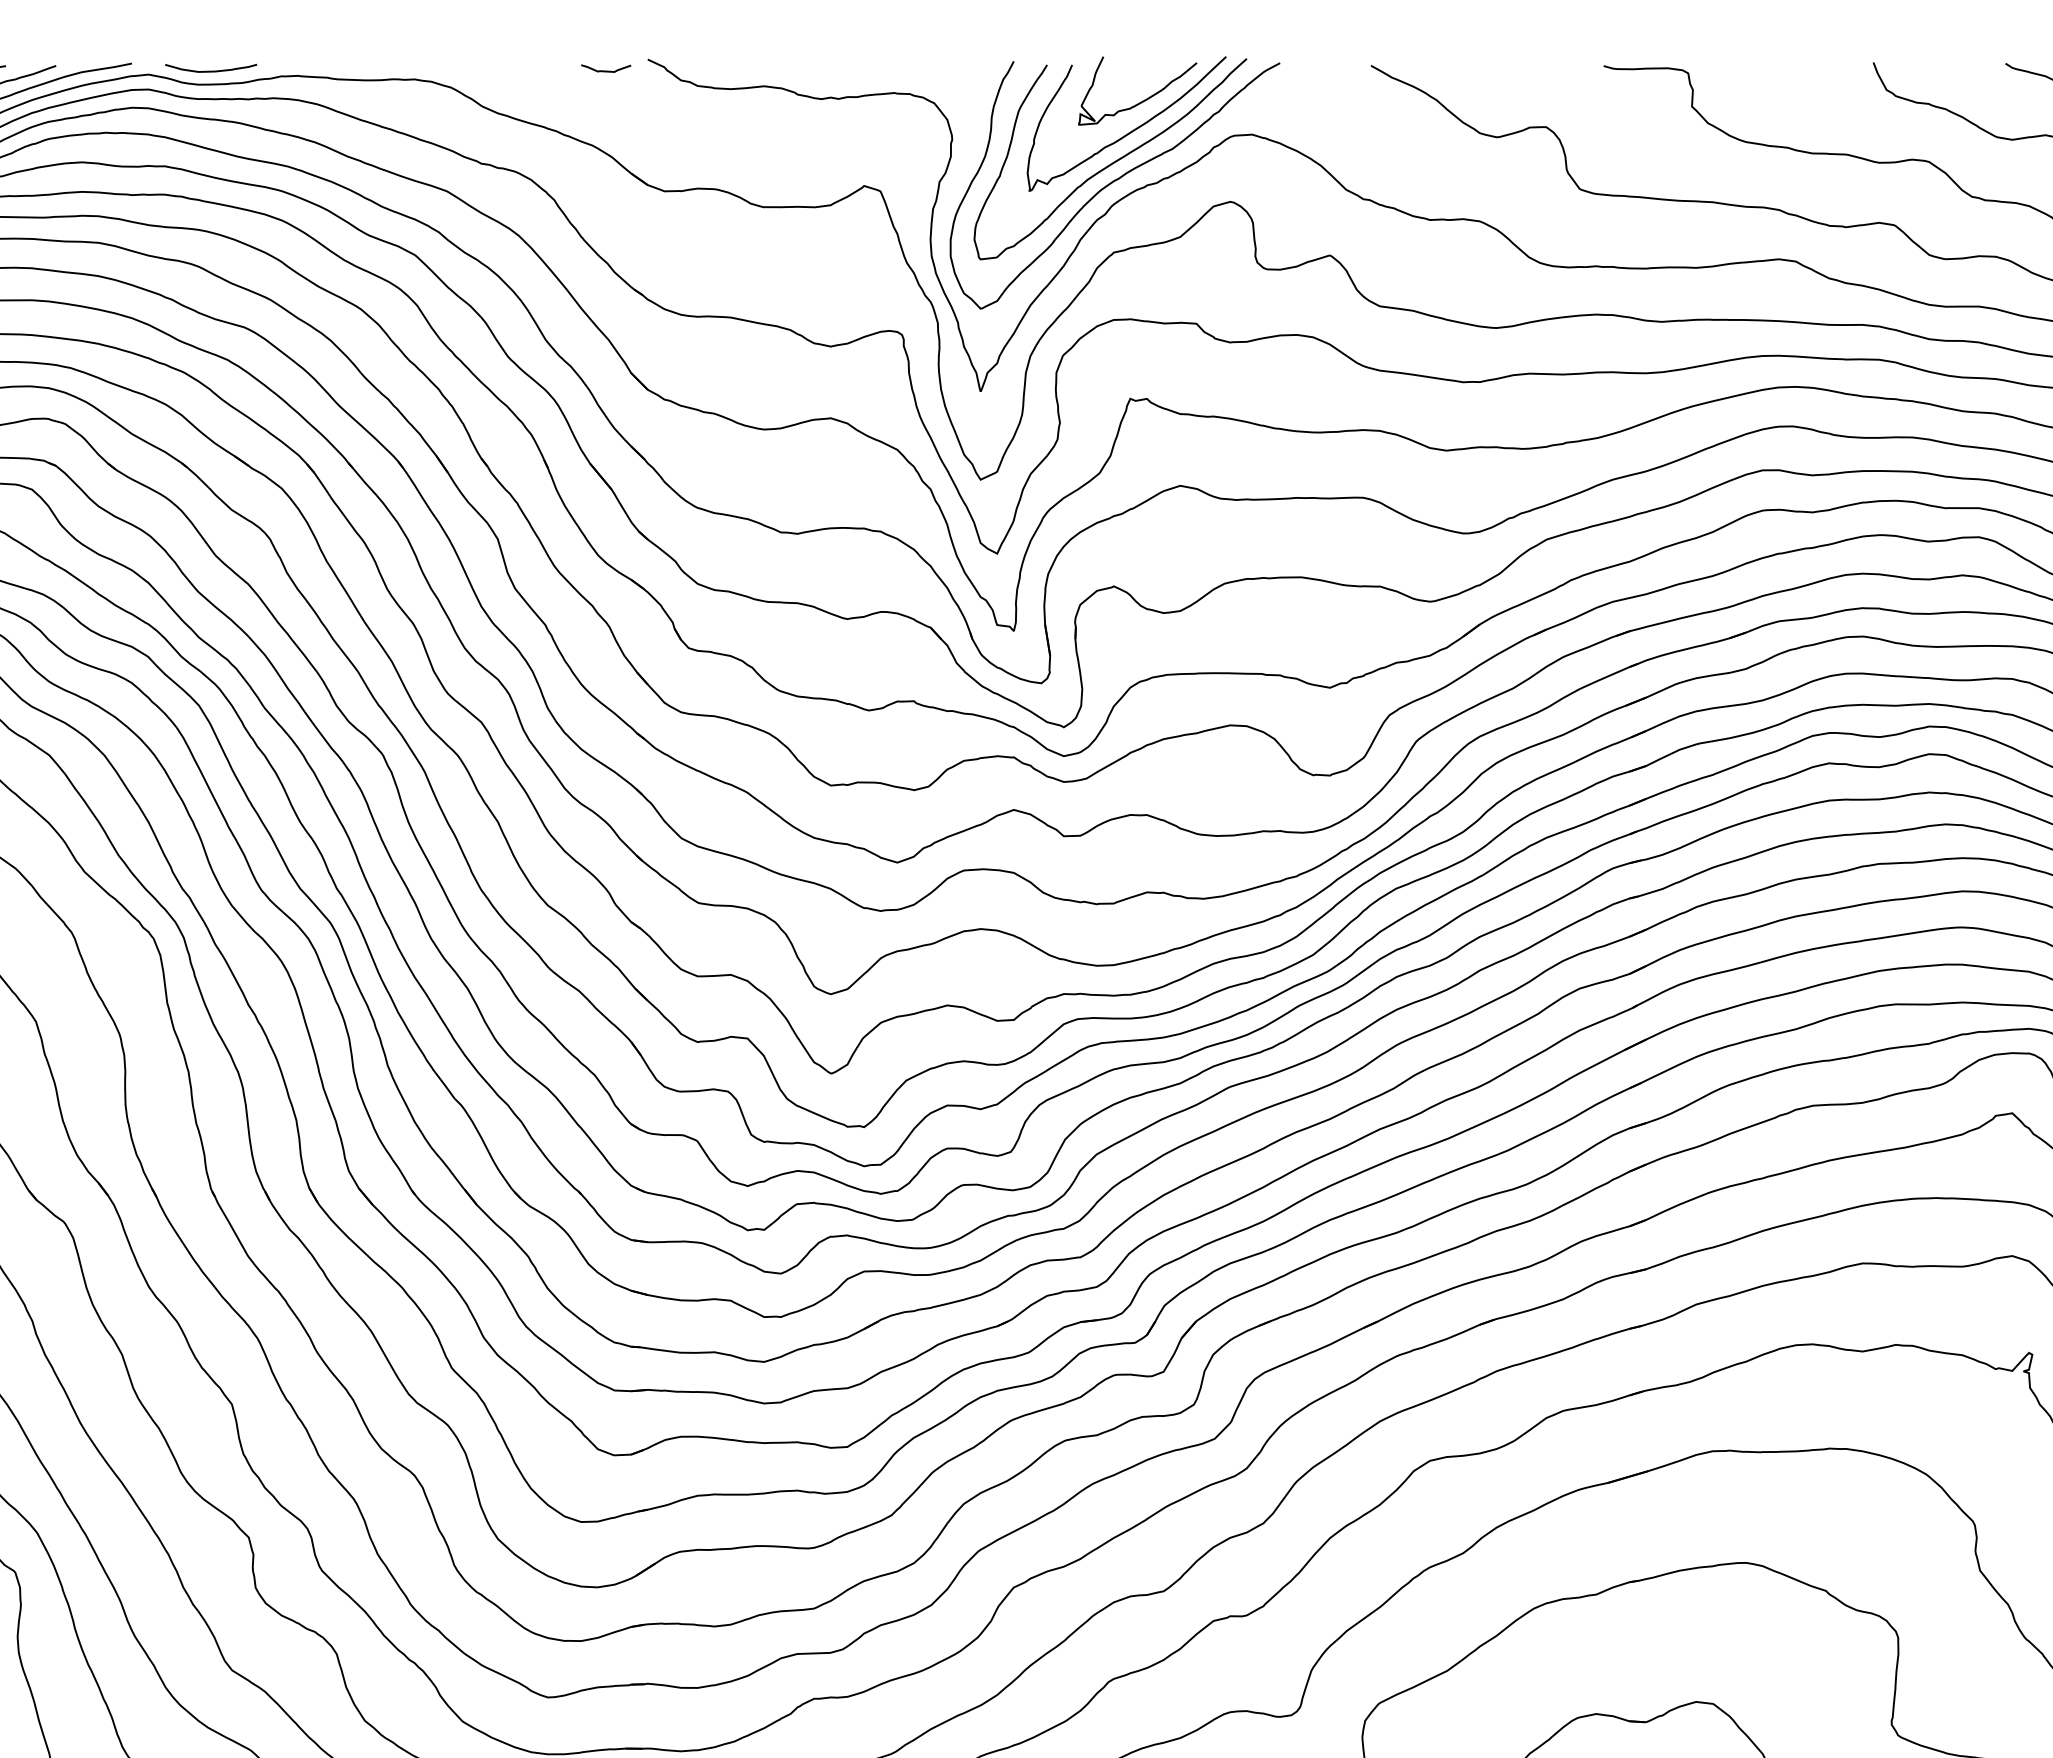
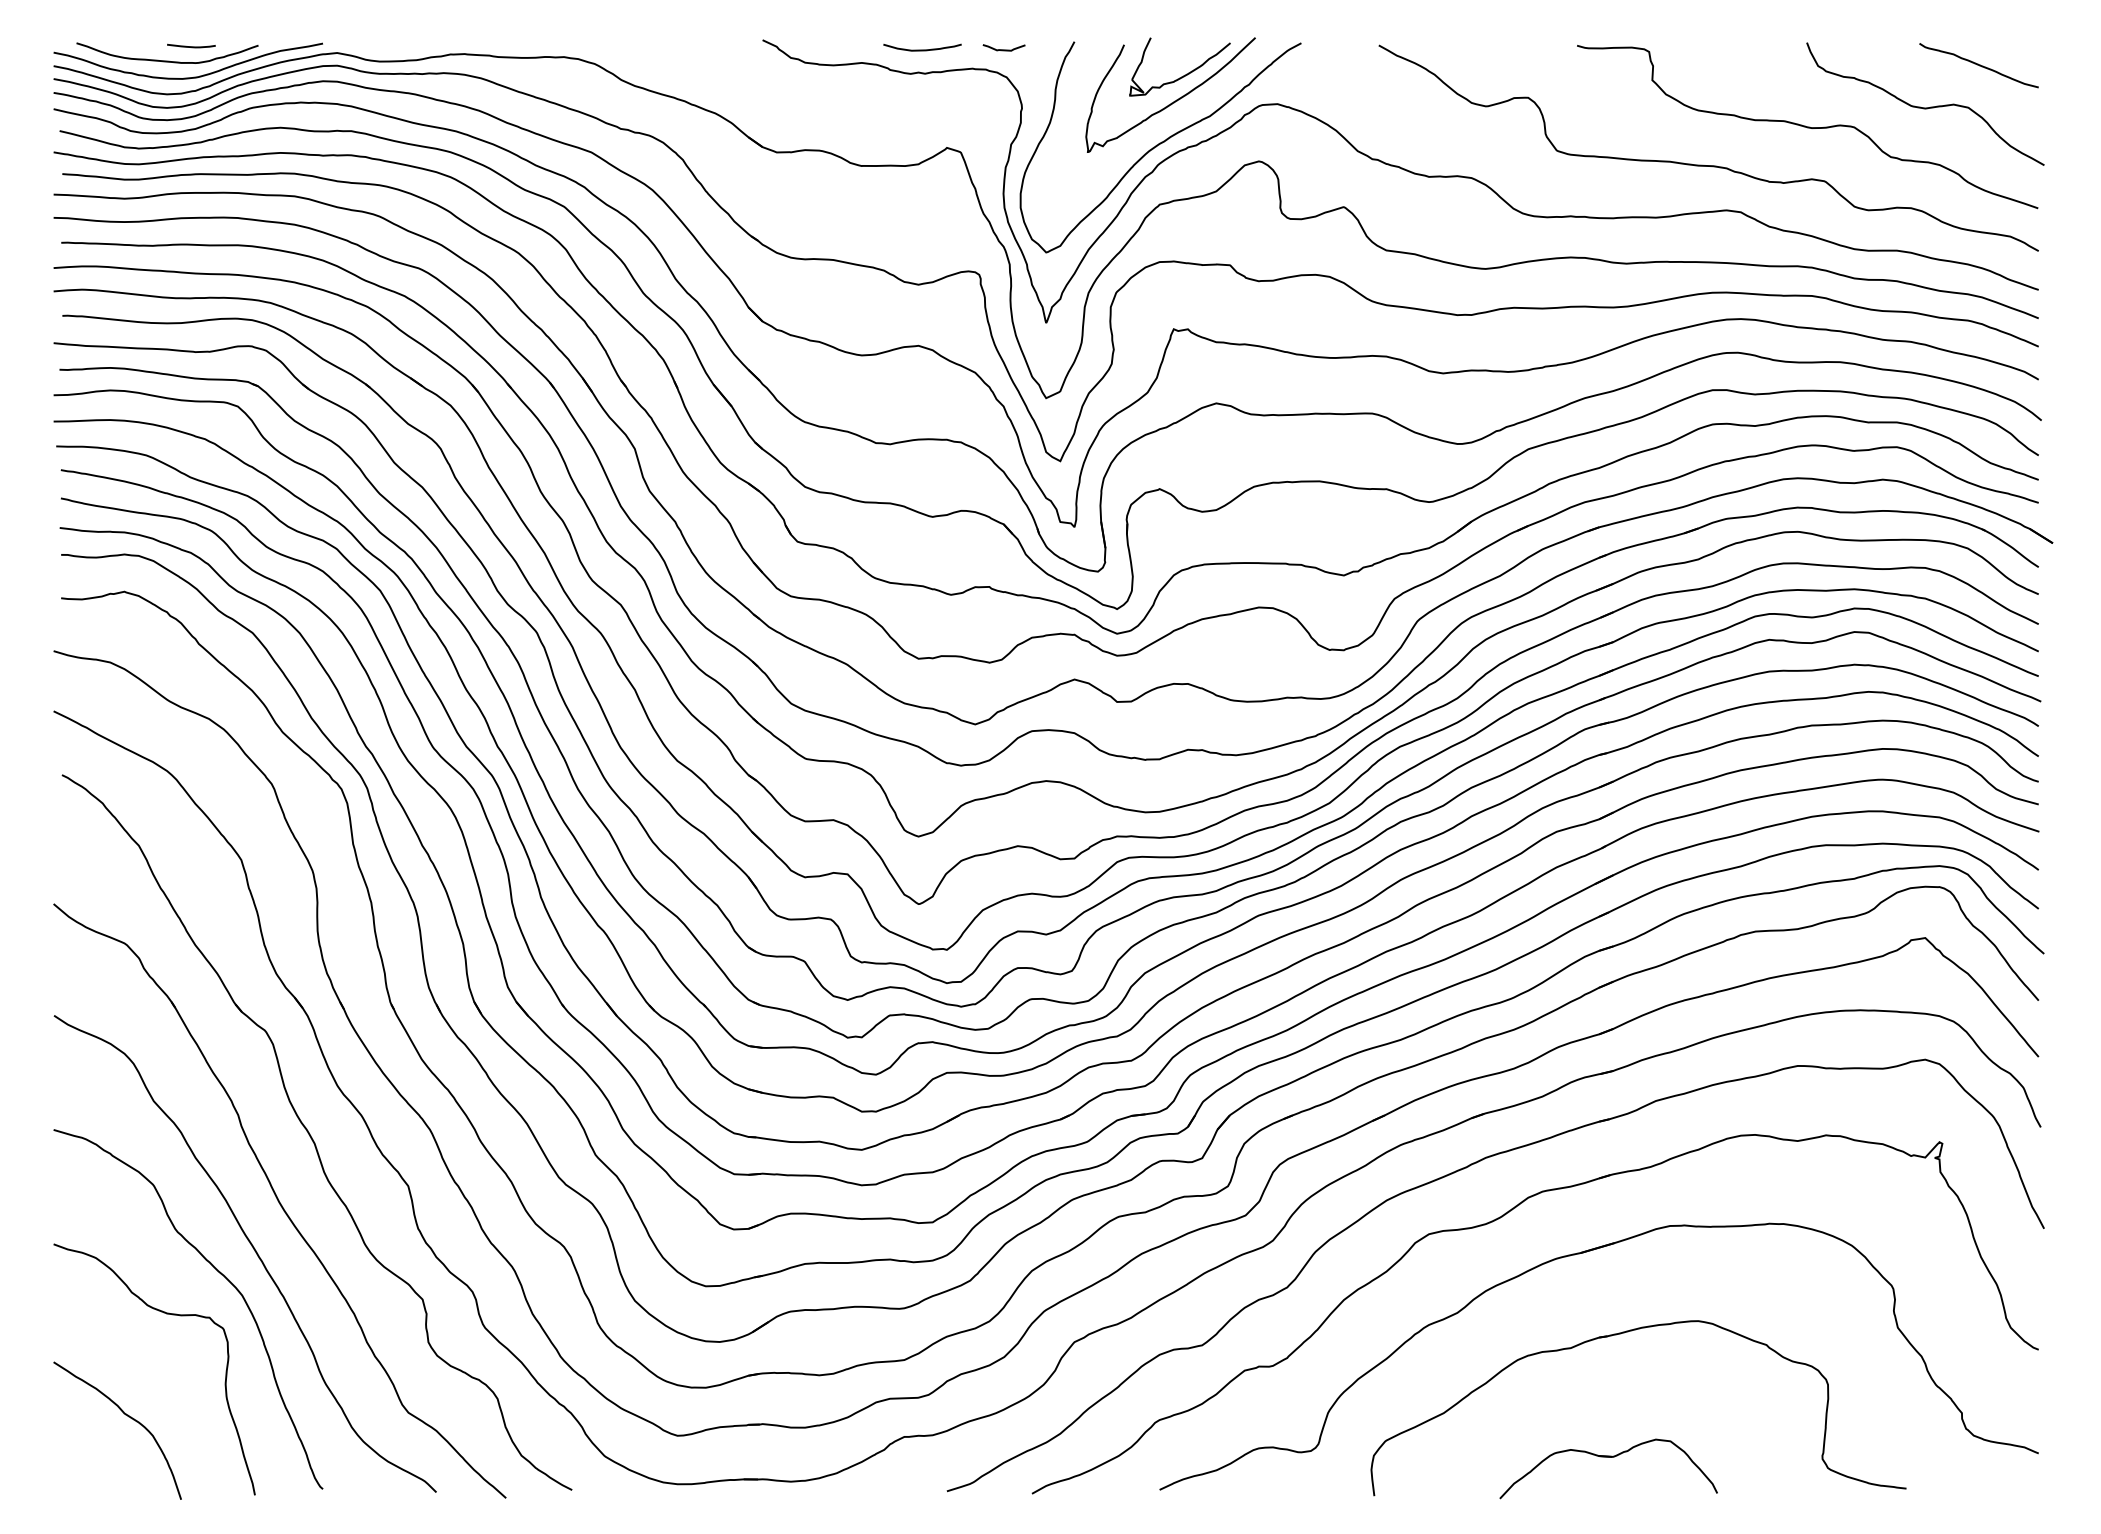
curve: (211, 70) -> (922, 49), moved
curve: (605, 70) -> (1003, 49), moved
curve: (1112, 162) -> (1158, 127), removed

